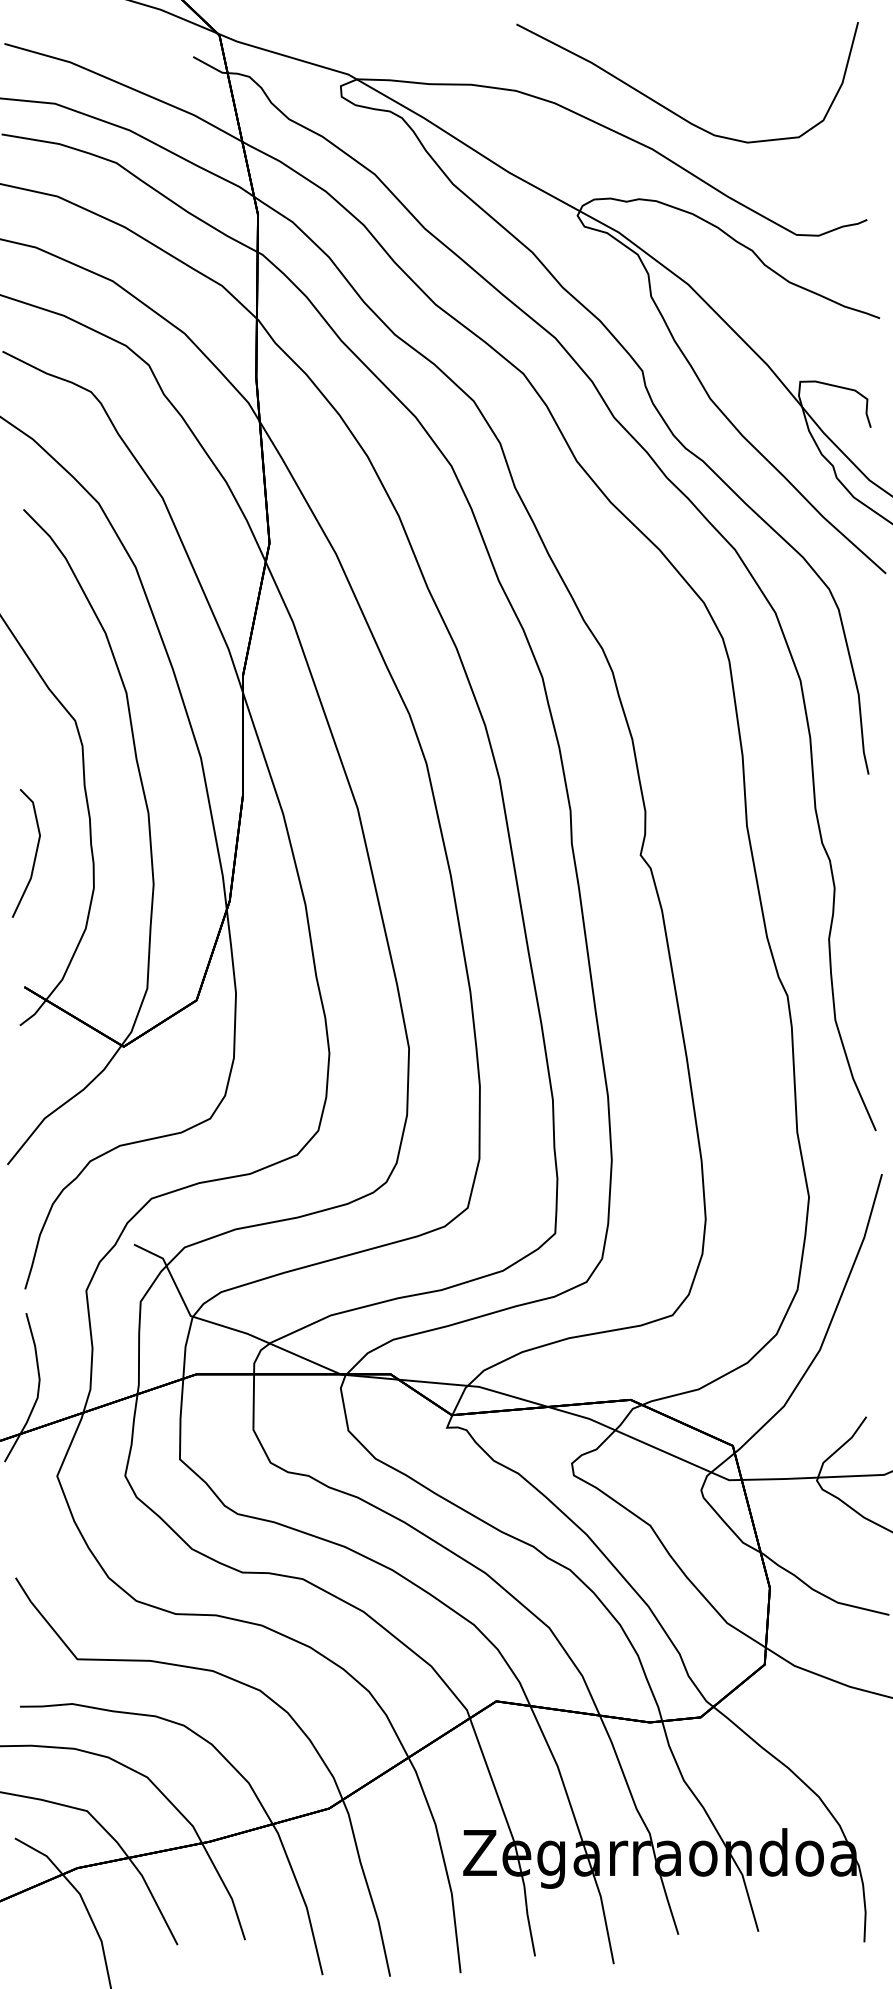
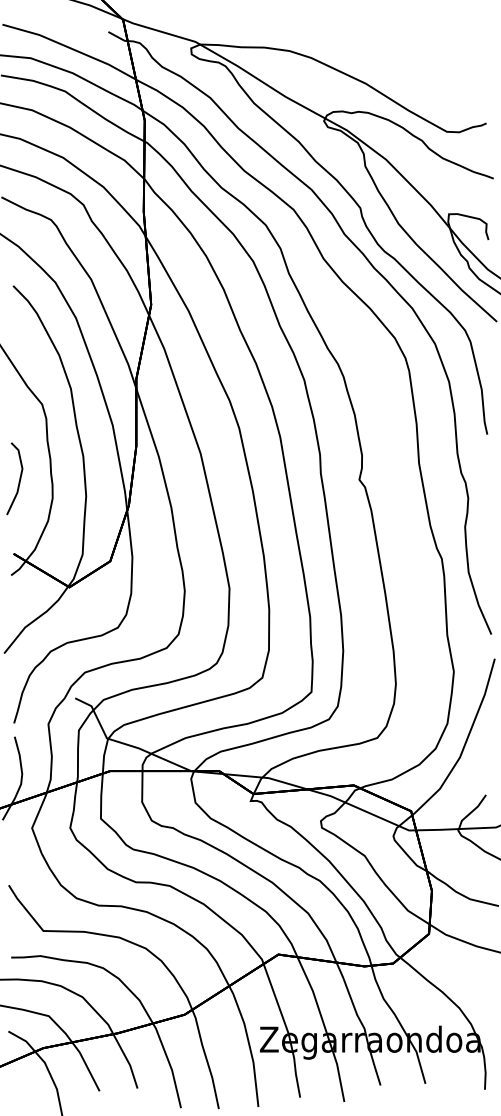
curve: (669, 107) -> (375, 60), removed

